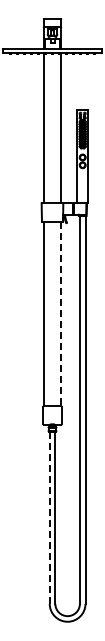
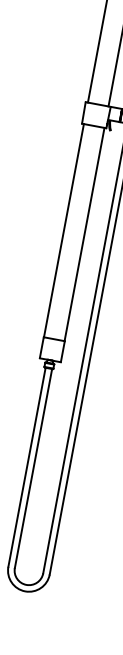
line: (61, 314) -> (84, 234), dashed -> solid
line: (49, 518) -> (26, 468), dashed -> solid

